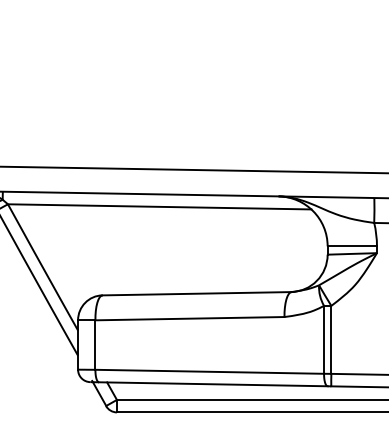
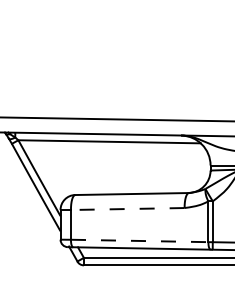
line: (189, 319) -> (127, 209), solid -> dashed
line: (209, 371) -> (139, 240), solid -> dashed

